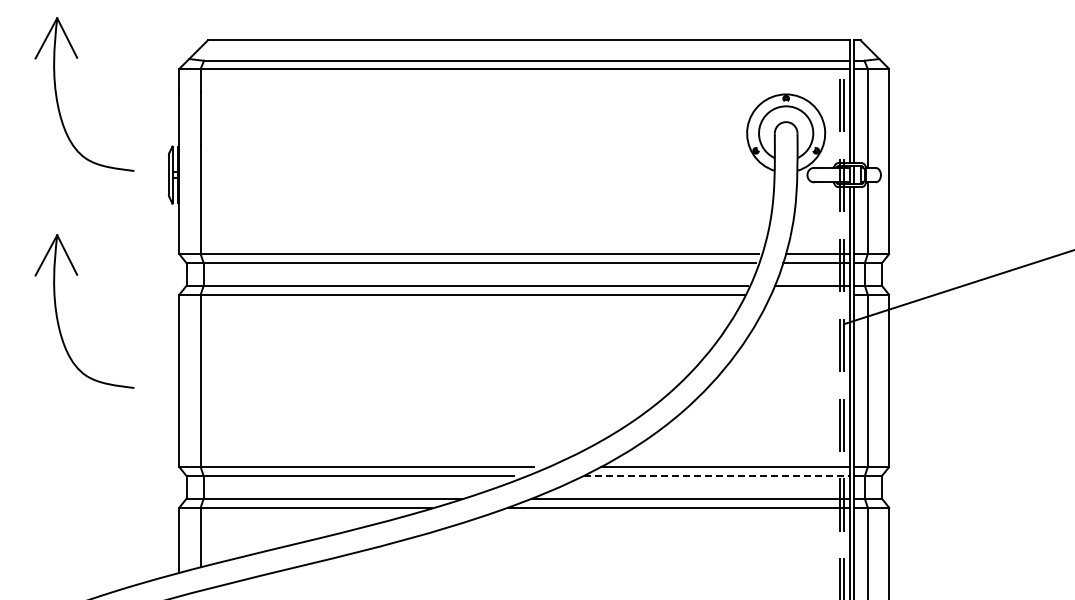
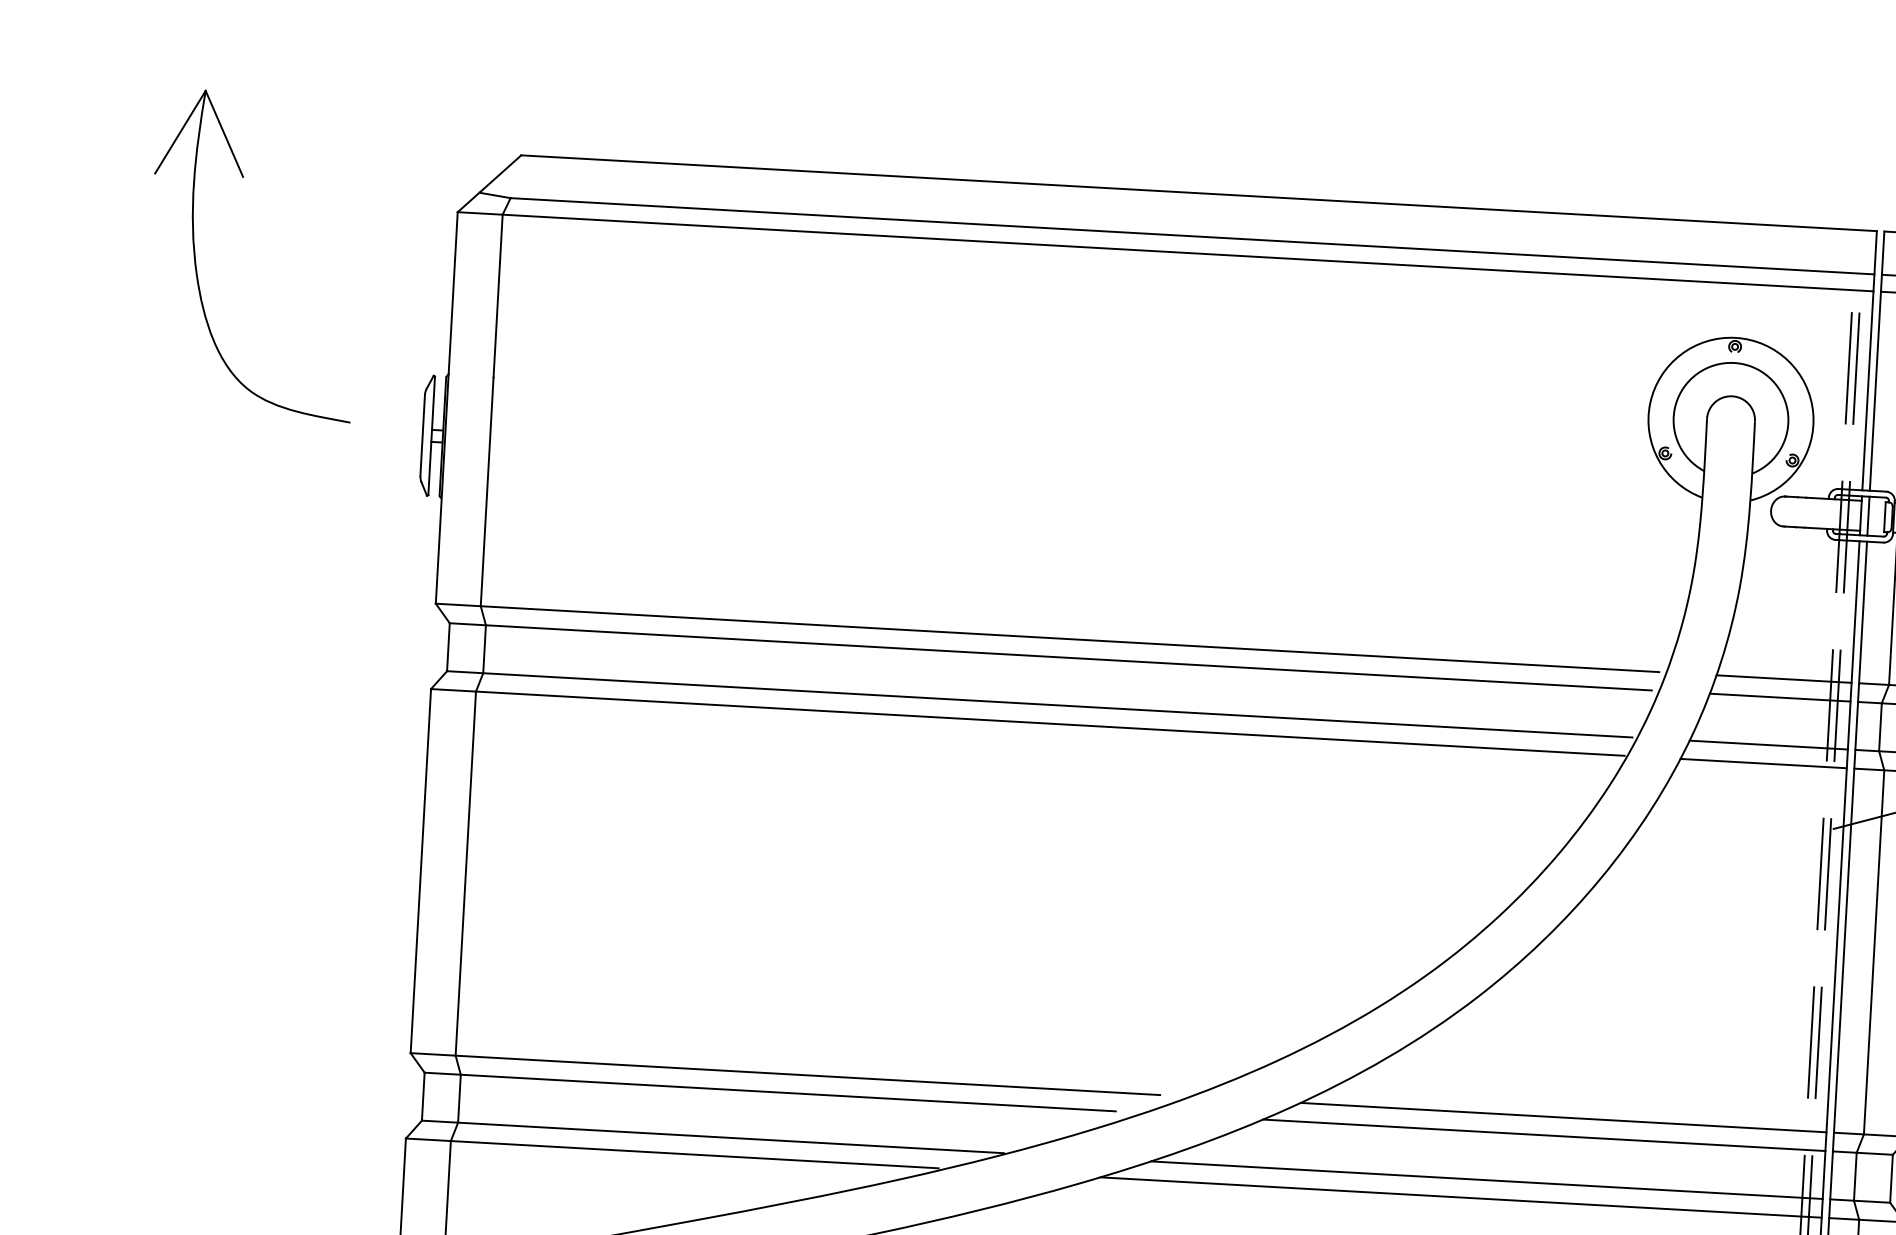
line: (810, 294) -> (1763, 763), added
part: (58, 318) -> (172, 725), removed
line: (717, 476) -> (1545, 1136), dashed -> solid

